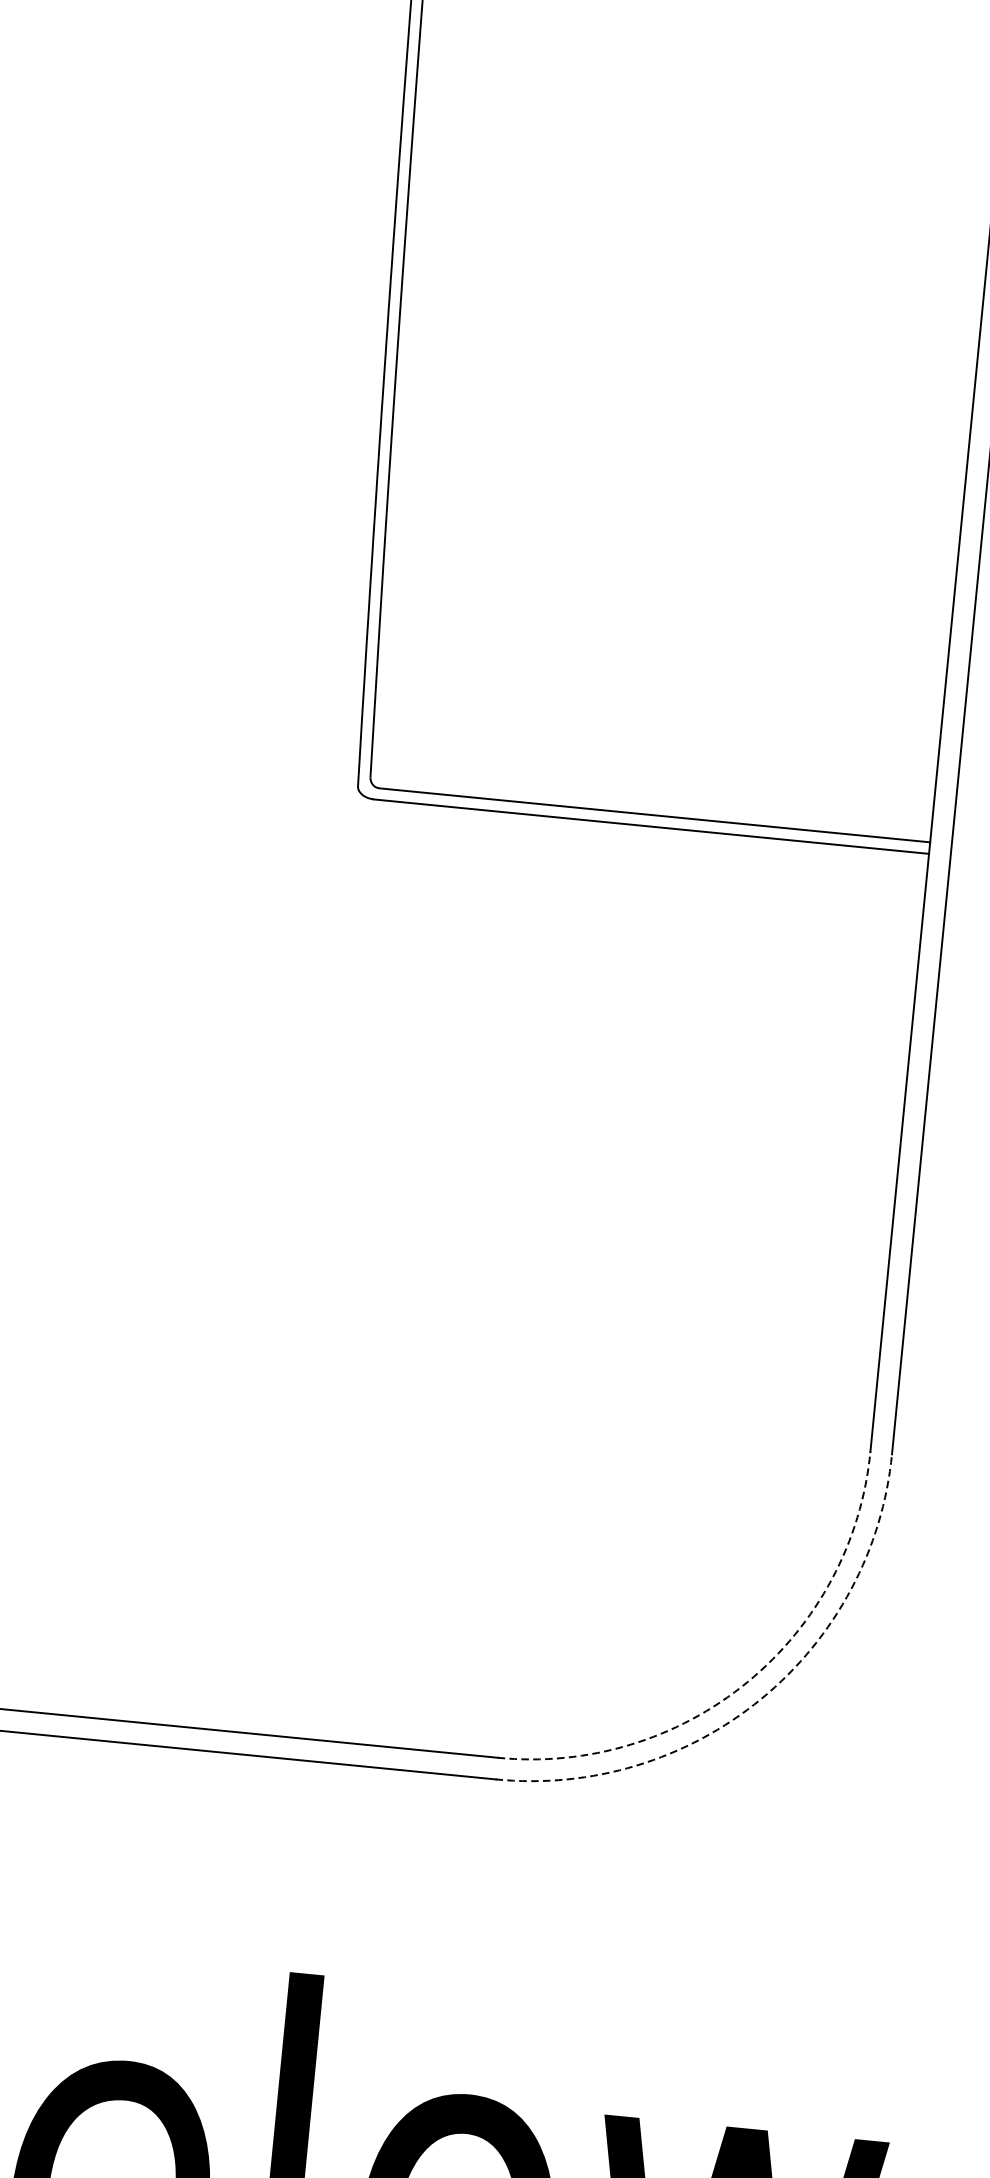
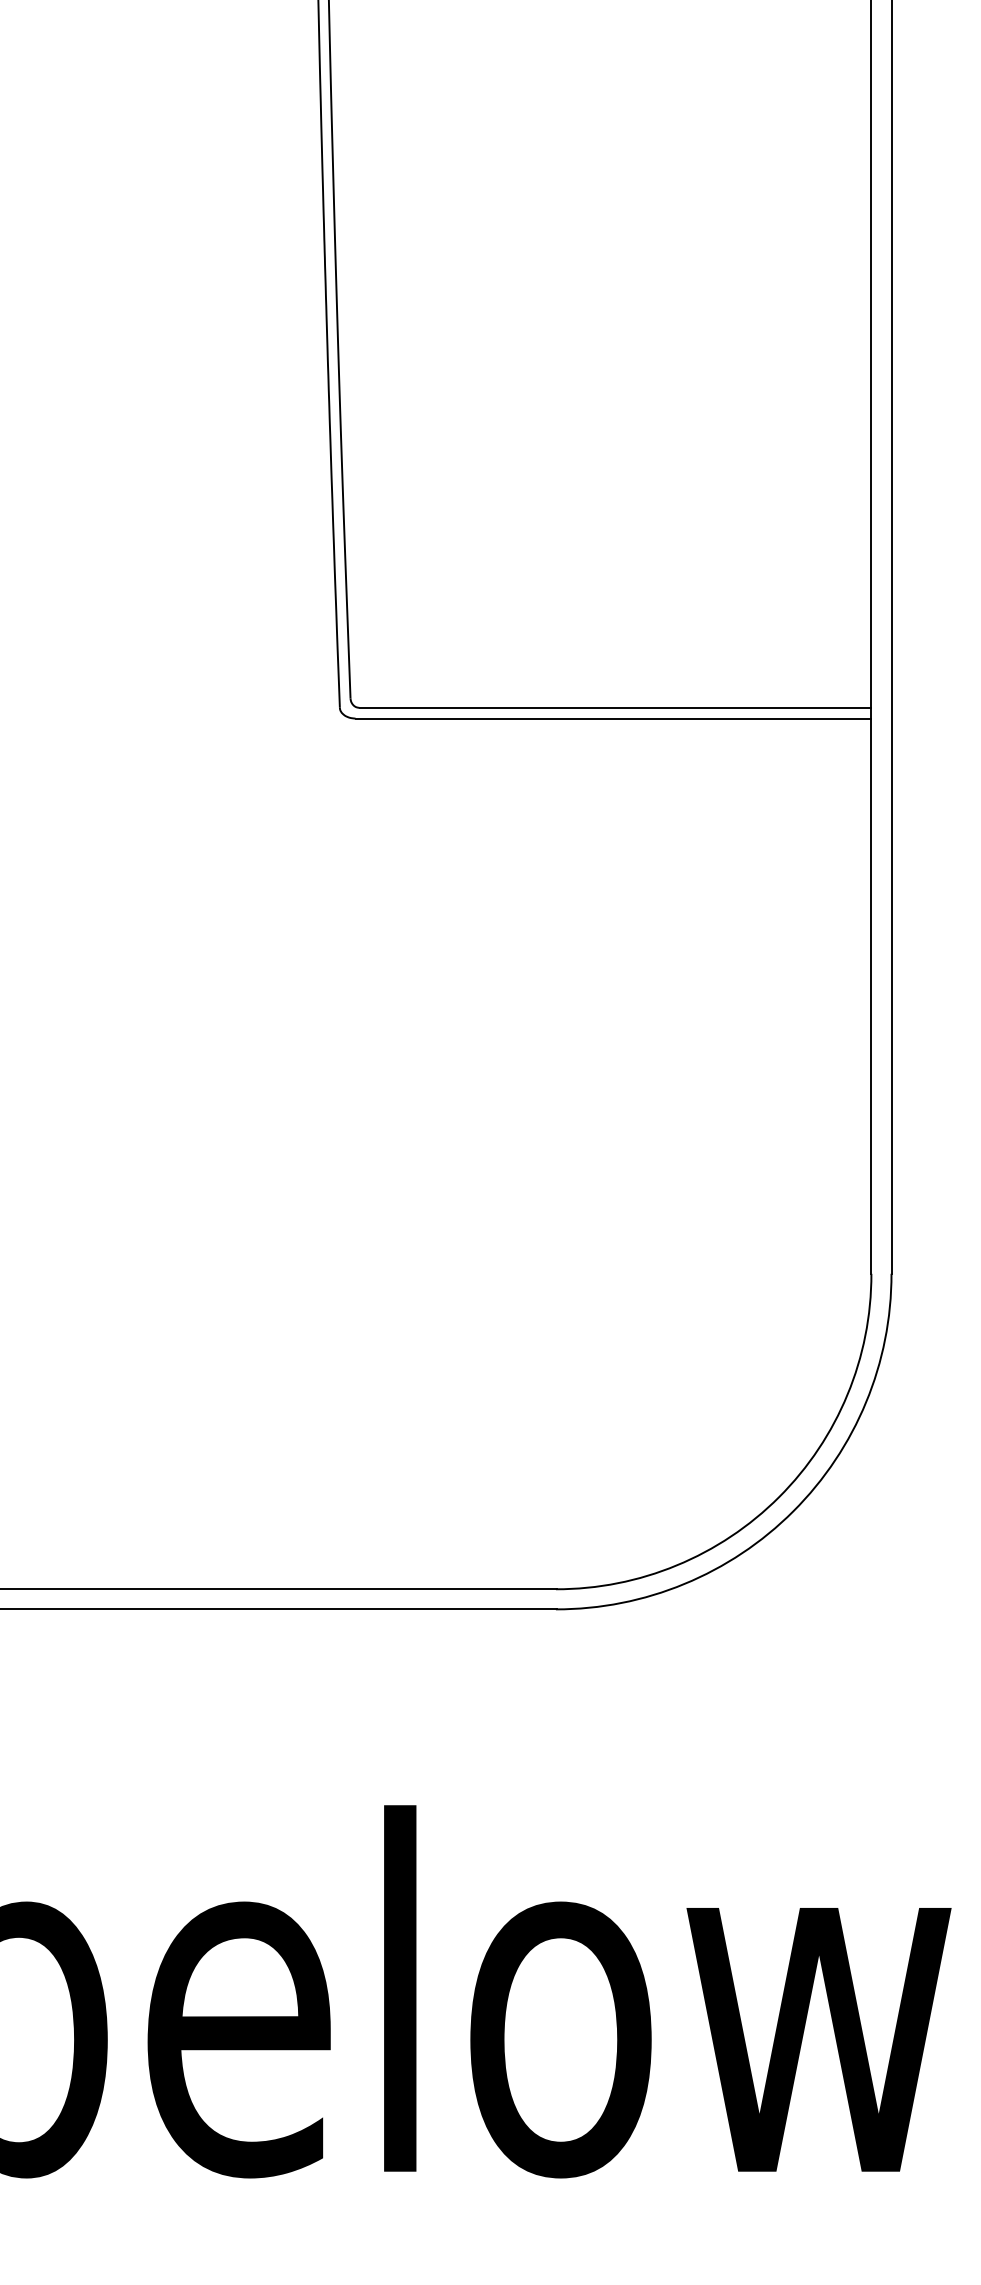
arc: (747, 1682) -> (779, 1497), dashed -> solid
arc: (761, 1699) -> (793, 1511), dashed -> solid

